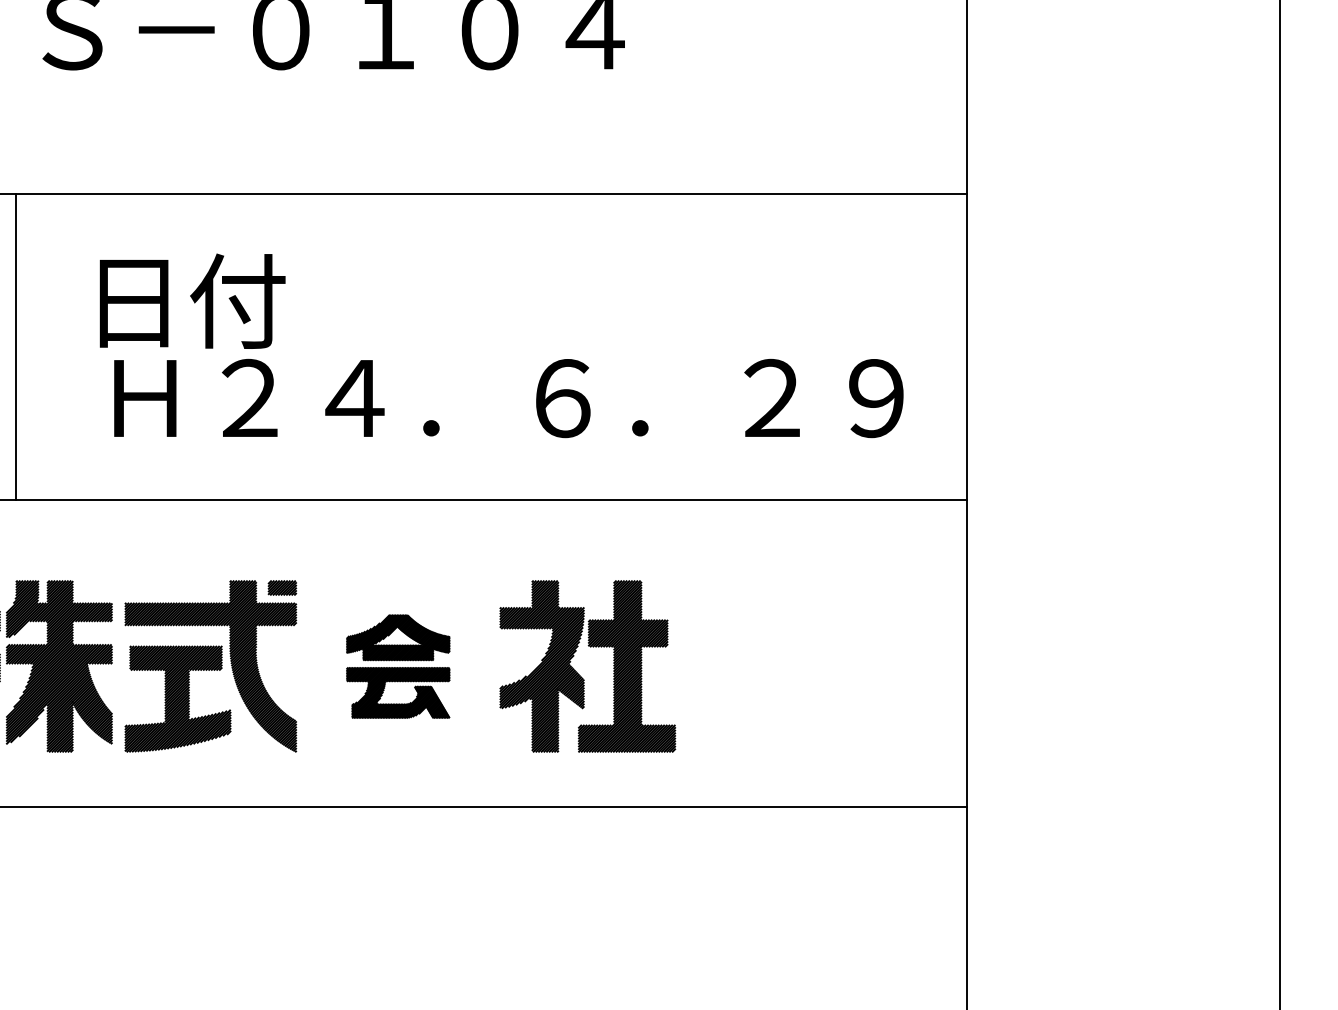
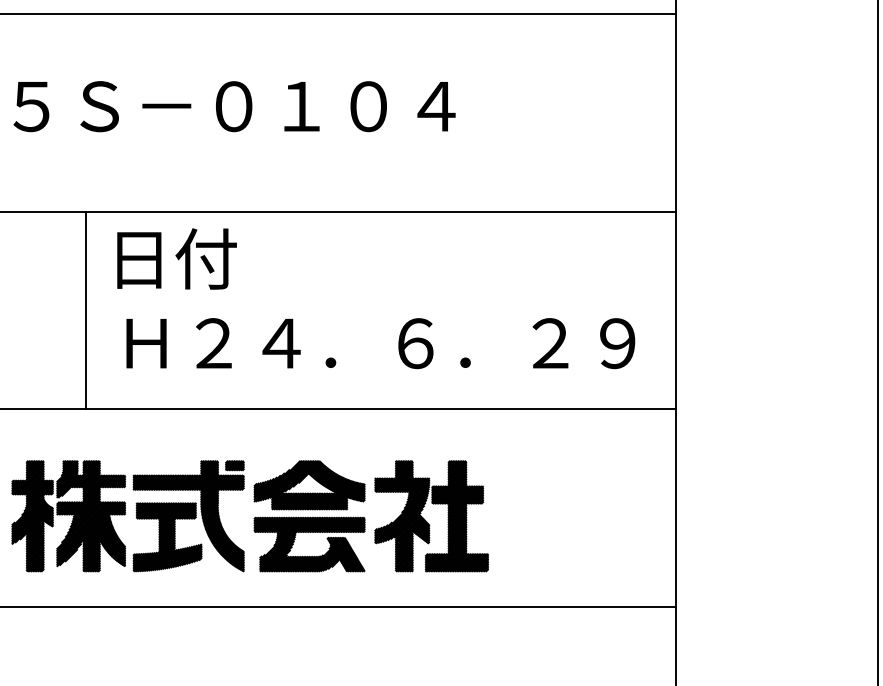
text: (191, 300) -> (176, 258), moved
line: (16, 347) -> (86, 310), moved
part: (398, 666) -> (309, 516), size x1.67

